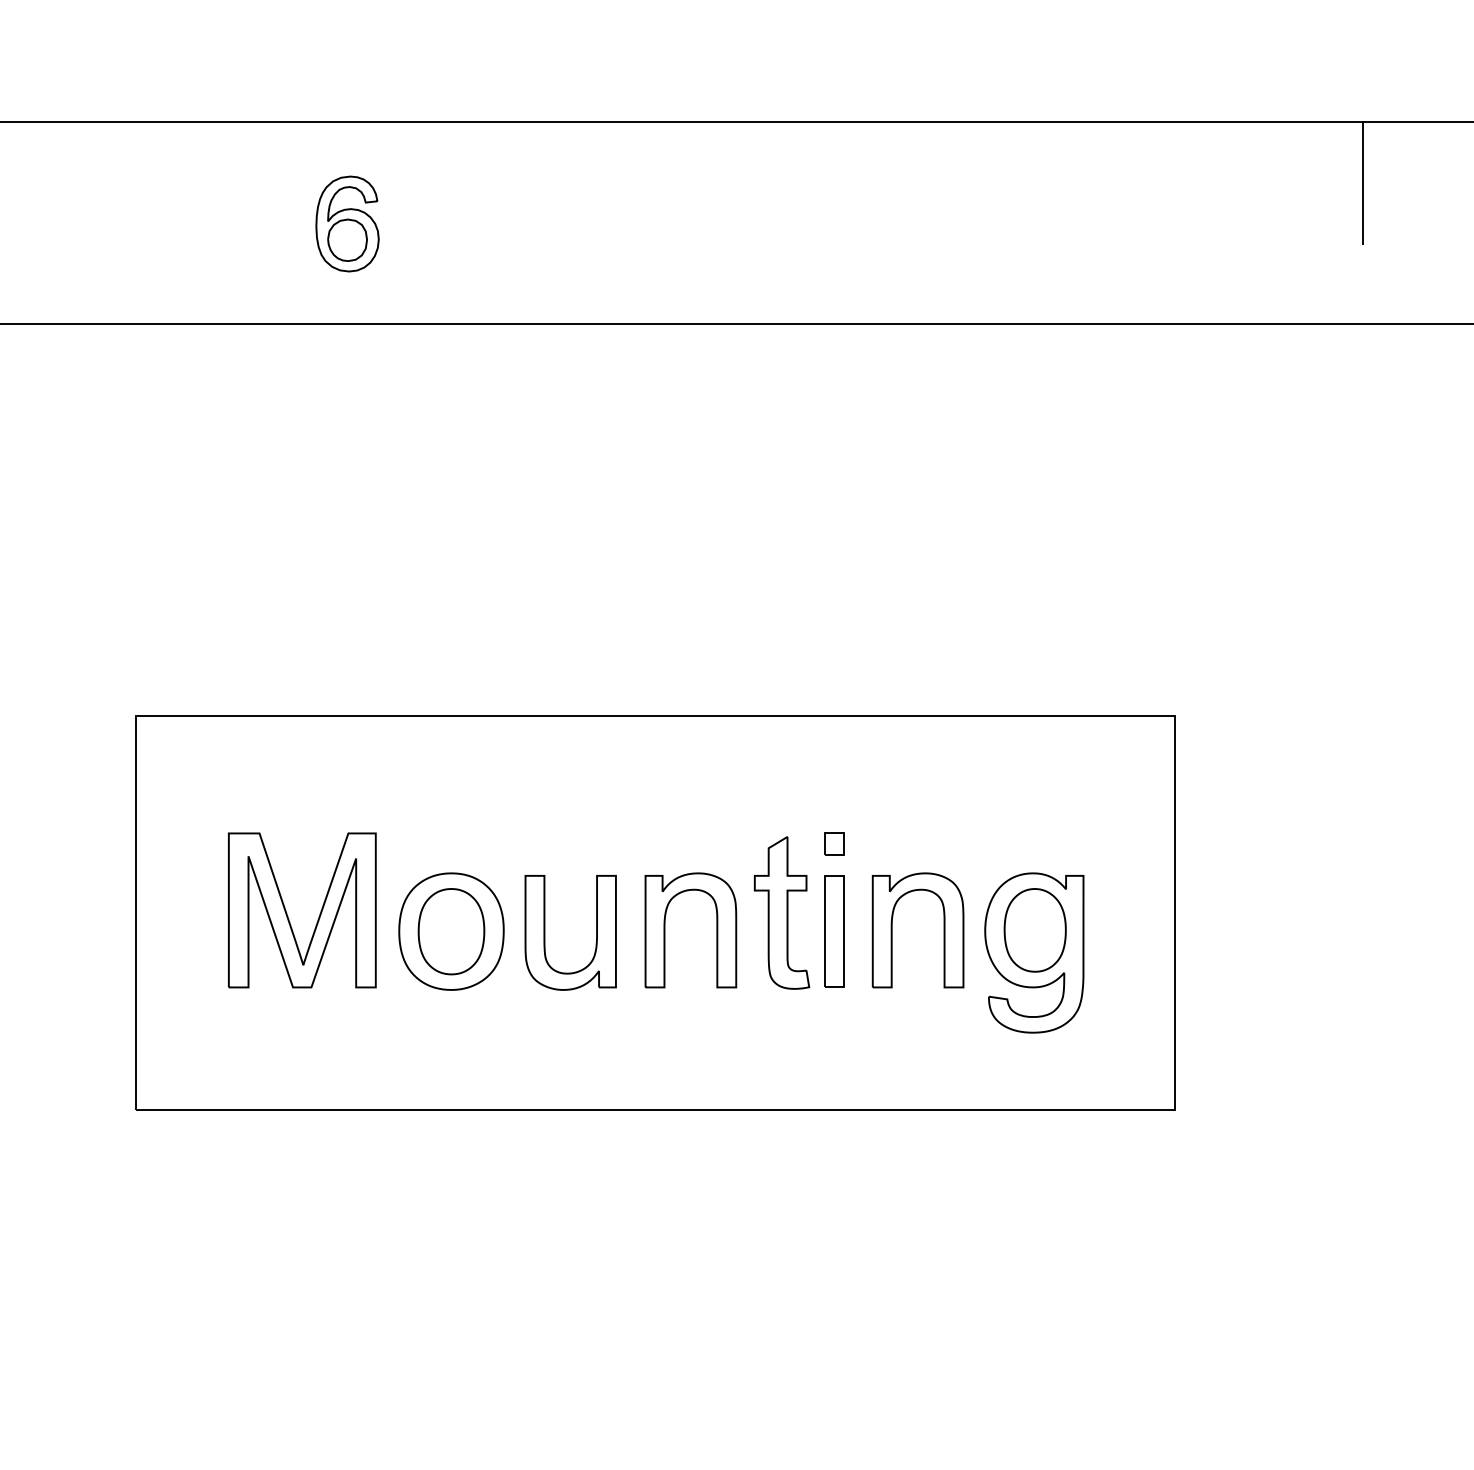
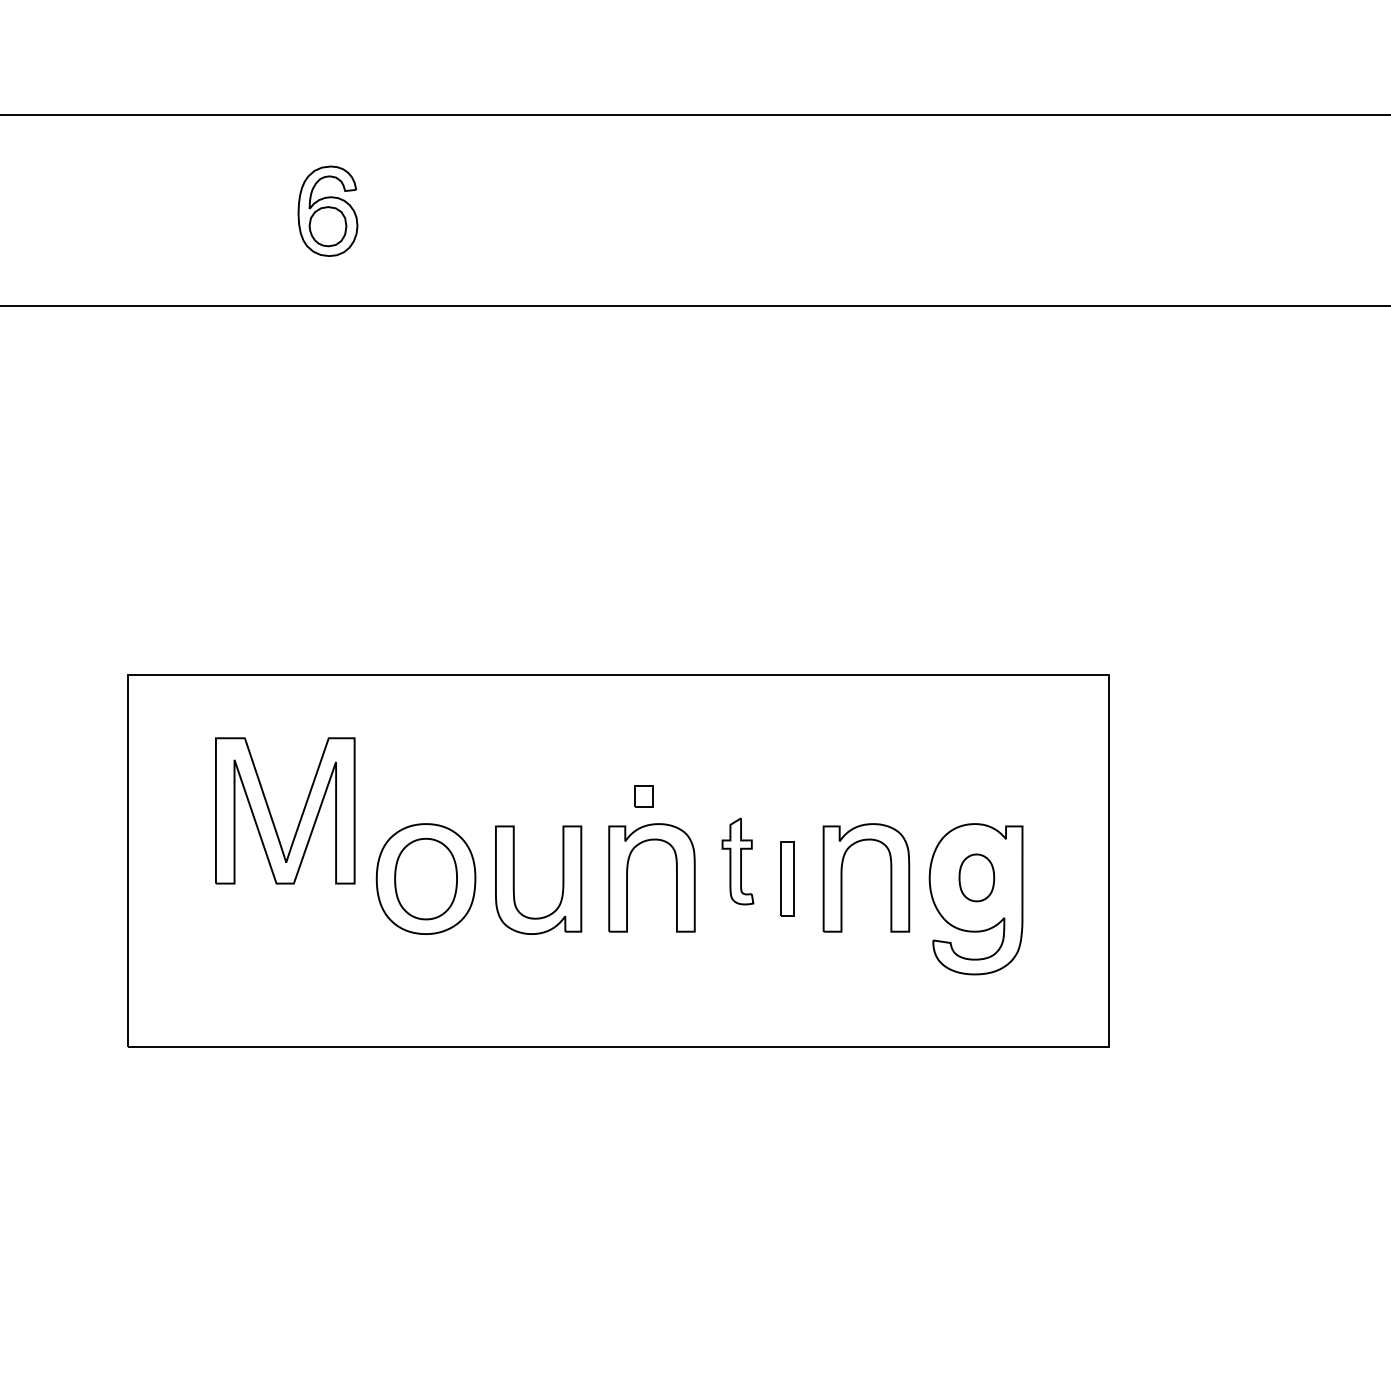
line: (1362, 182) -> (1285, 172), removed
part: (834, 843) -> (644, 795), moved
part: (781, 912) -> (737, 861), size x0.6
part: (288, 916) -> (272, 816), moved
part: (1034, 930) -> (976, 877), size x0.6
part: (834, 931) -> (787, 878), size x0.7

